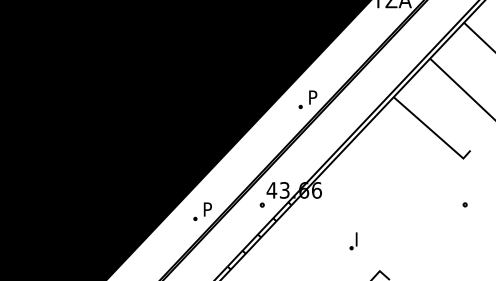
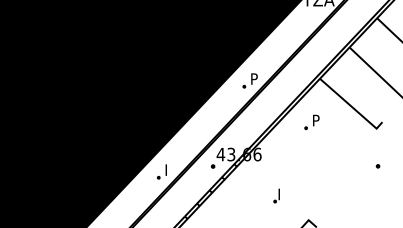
part: (383, 150) -> (311, 122), added
text: (208, 206) -> (169, 167), P -> I
part: (353, 241) -> (276, 196), moved

